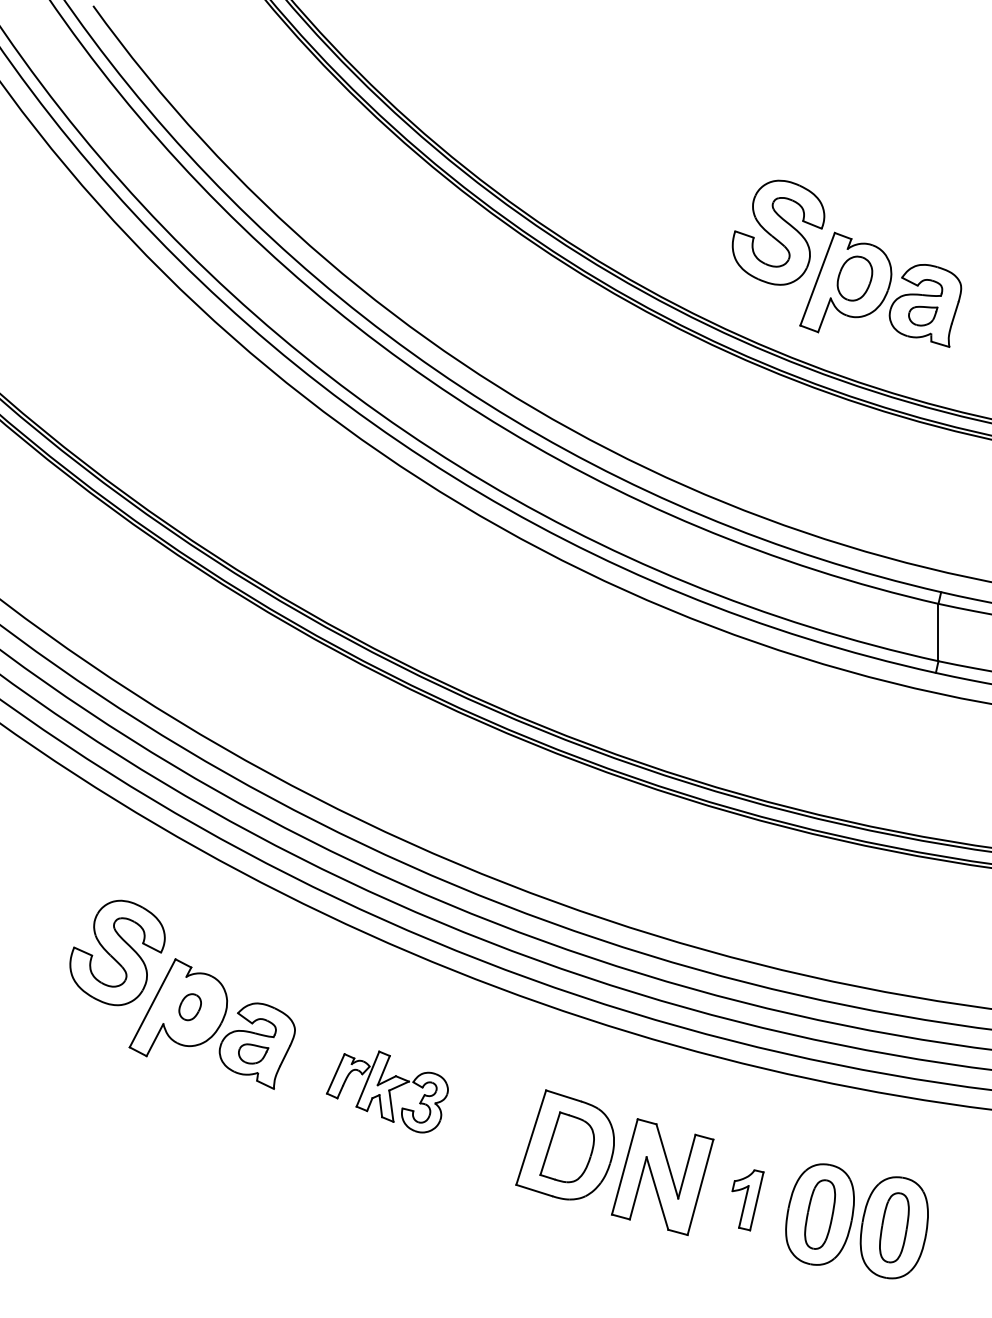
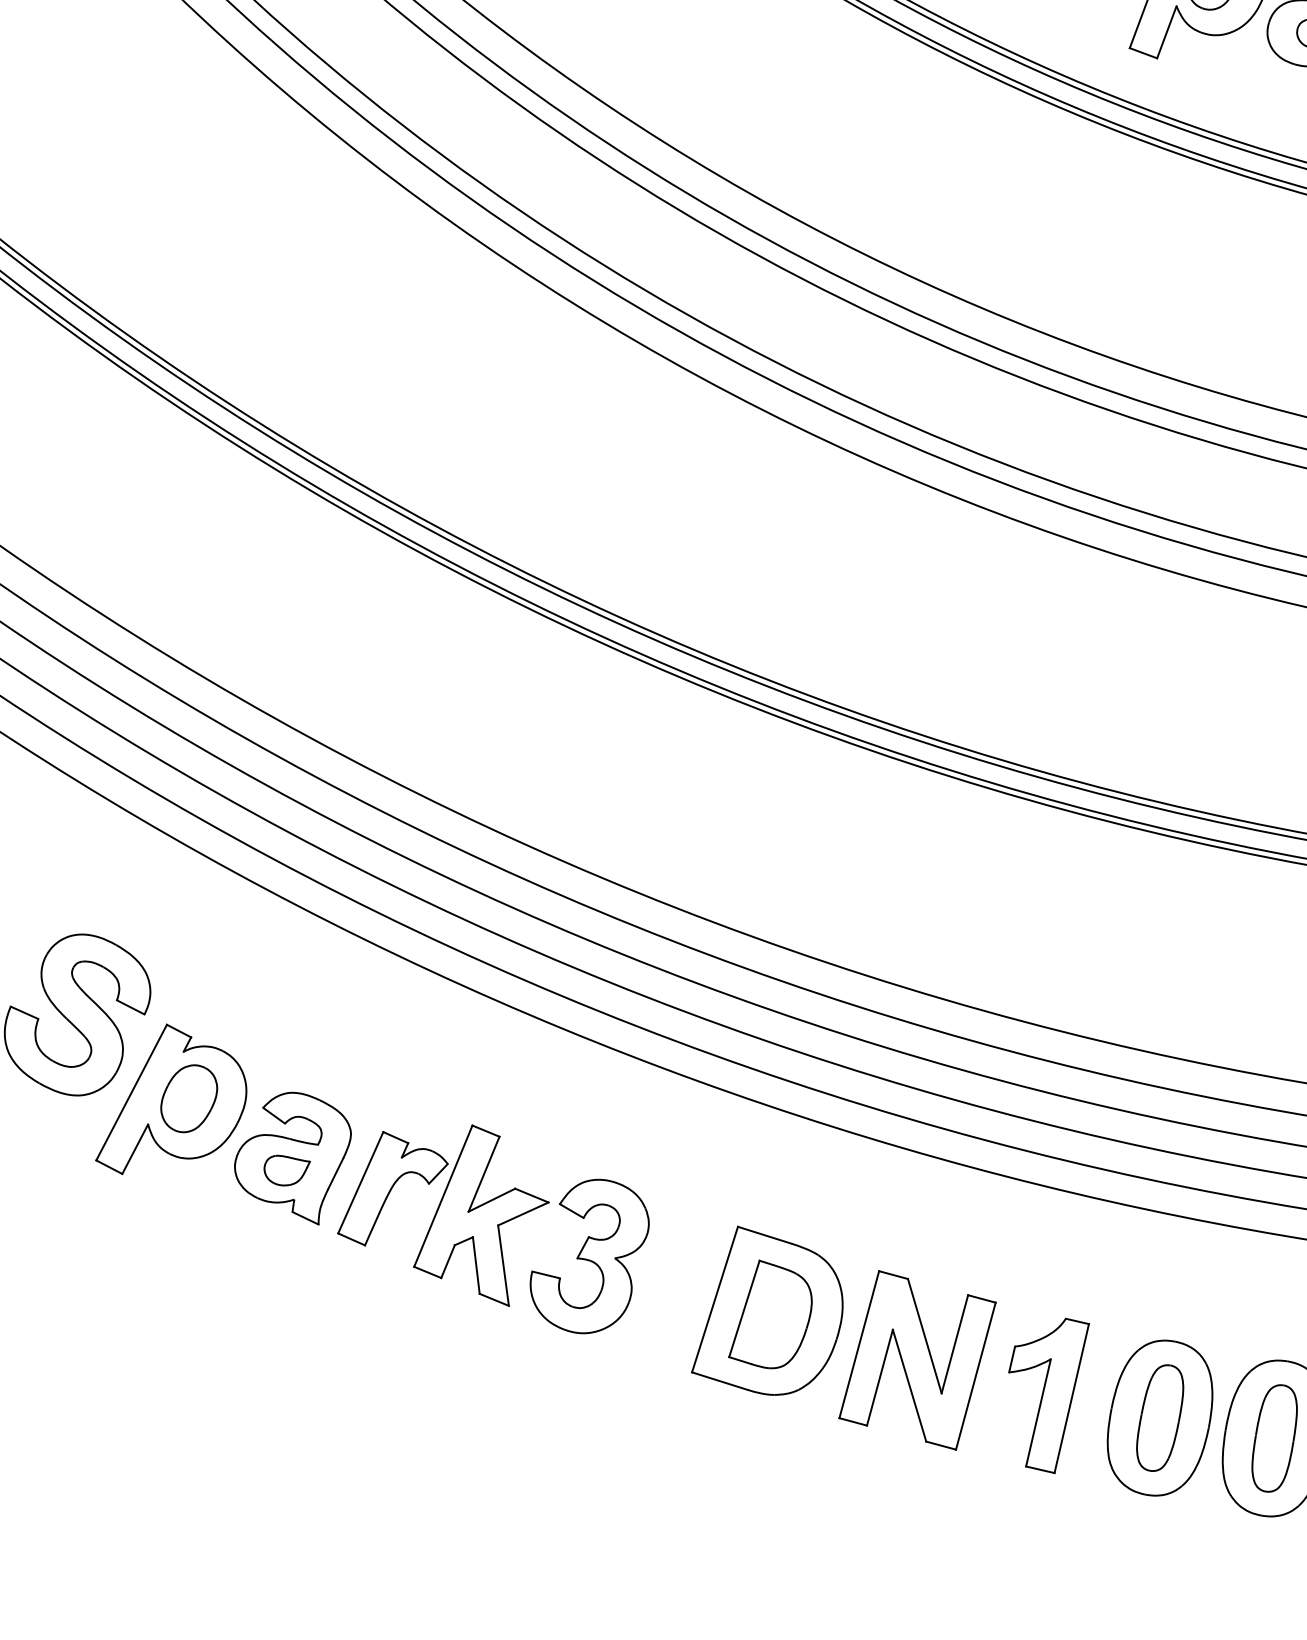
part: (190, 1006) -> (189, 1097), size x1.67
part: (387, 1091) -> (493, 1228), size x1.67
part: (747, 1200) -> (1048, 1396), size x1.67

